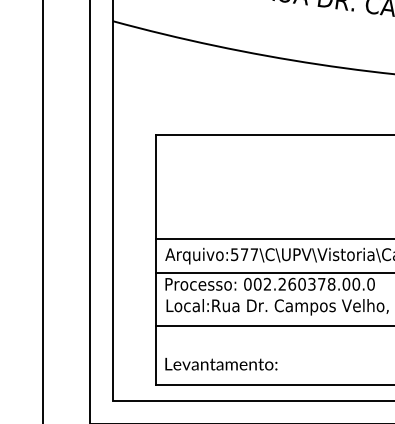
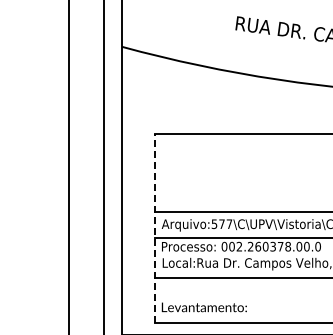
line: (157, 260) -> (155, 228), solid -> dashed

